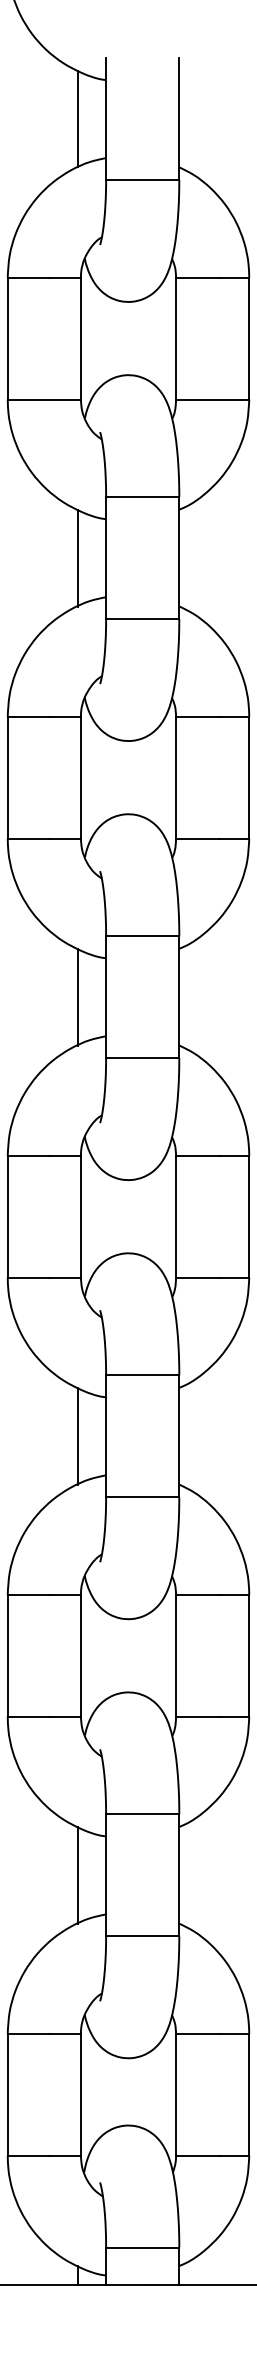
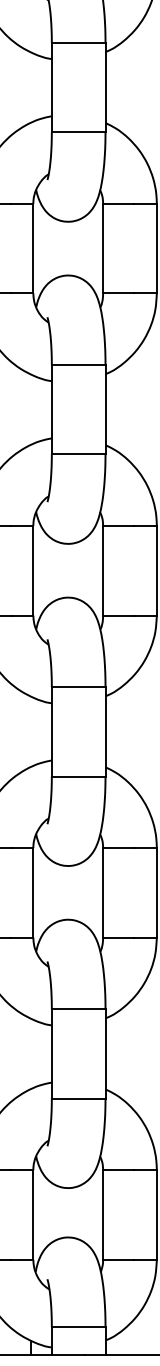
line: (77, 557) -> (30, 87), removed
line: (77, 996) -> (30, 409), removed
line: (77, 1435) -> (30, 731), removed
line: (77, 1875) -> (30, 1054), removed

